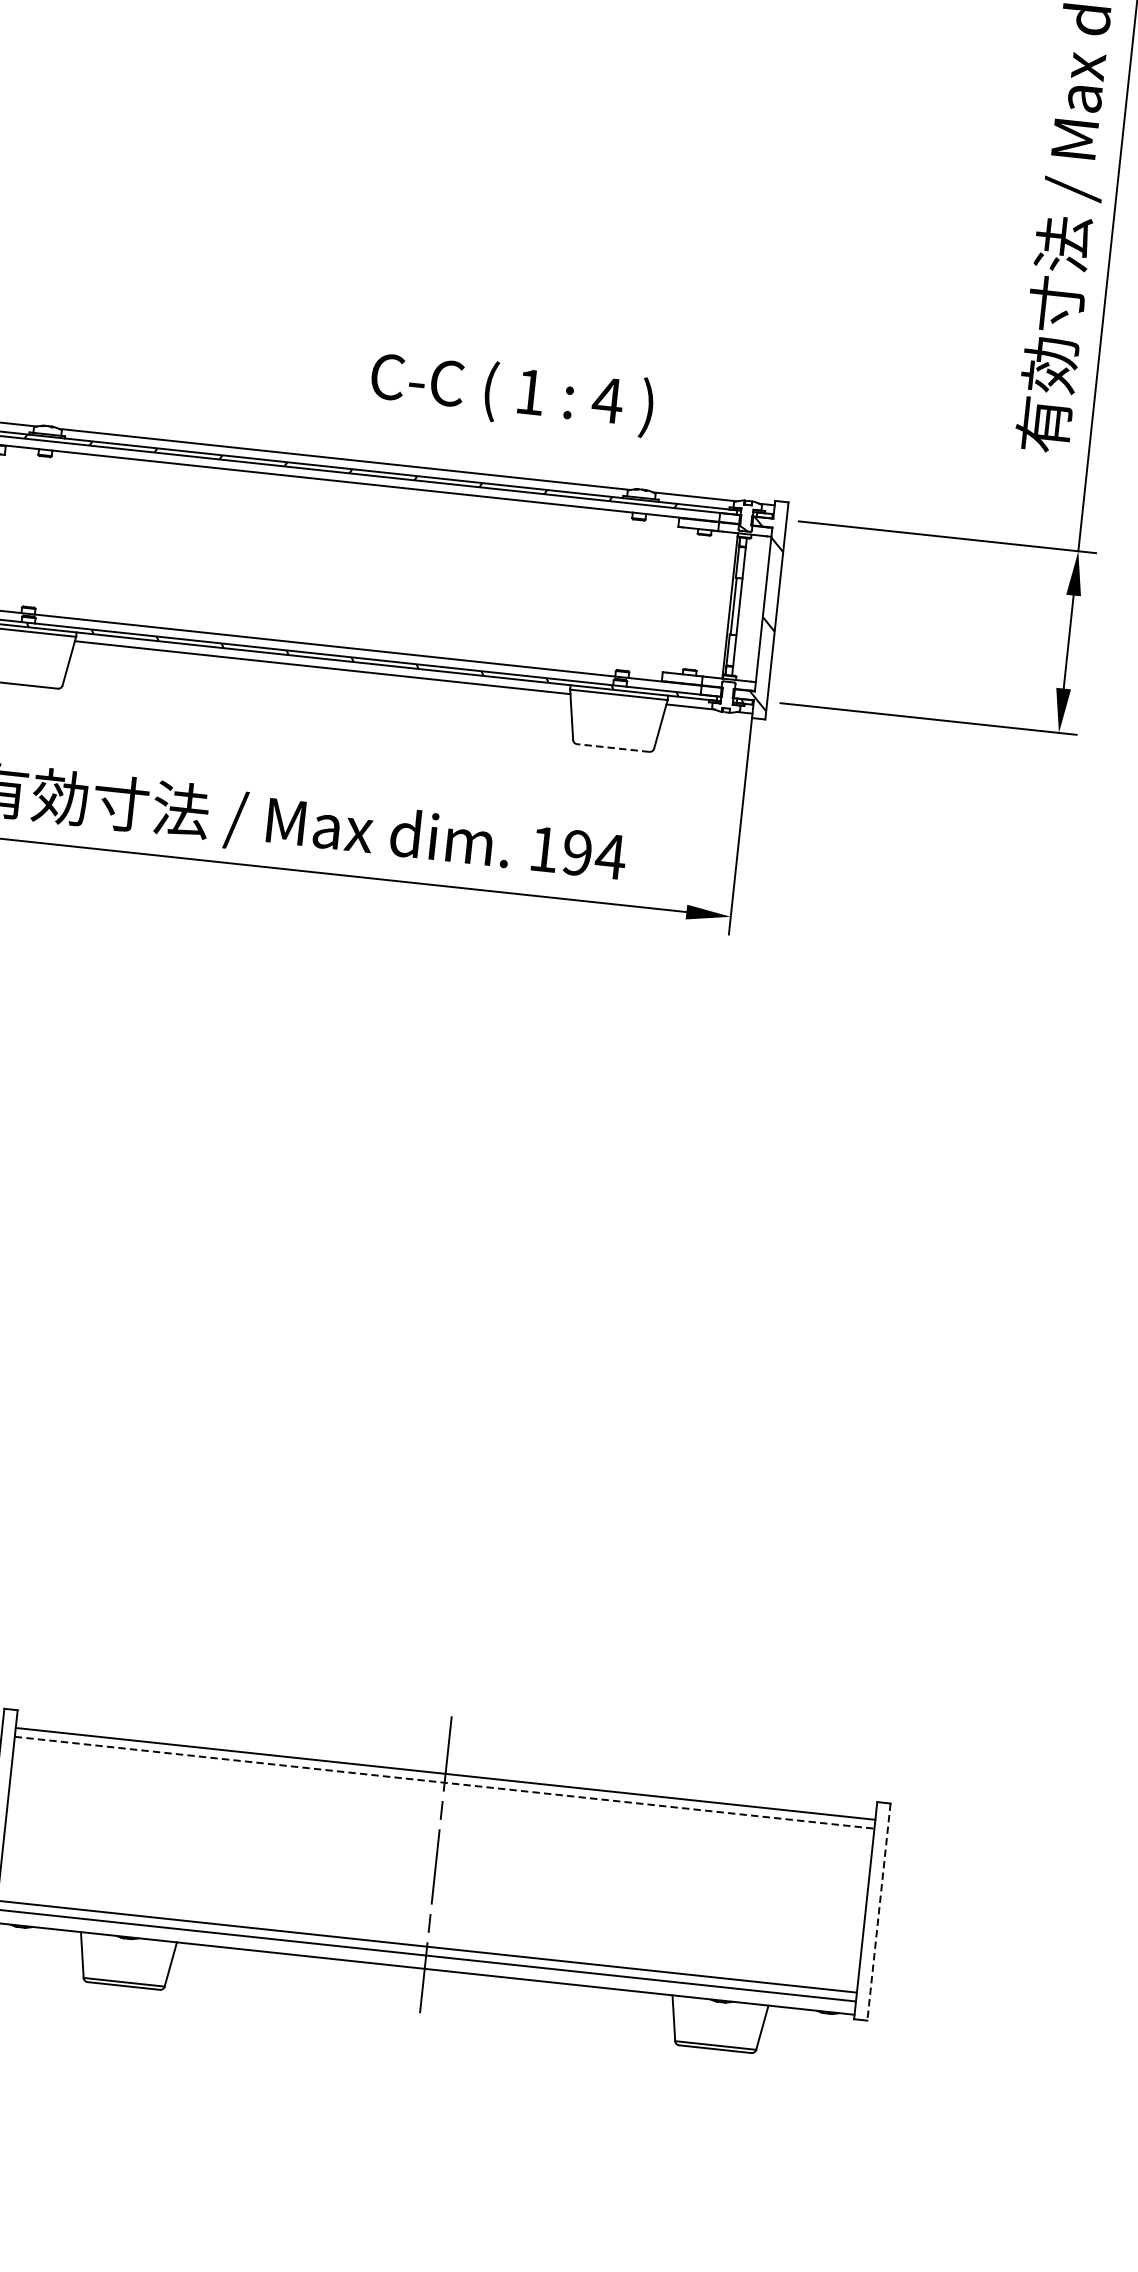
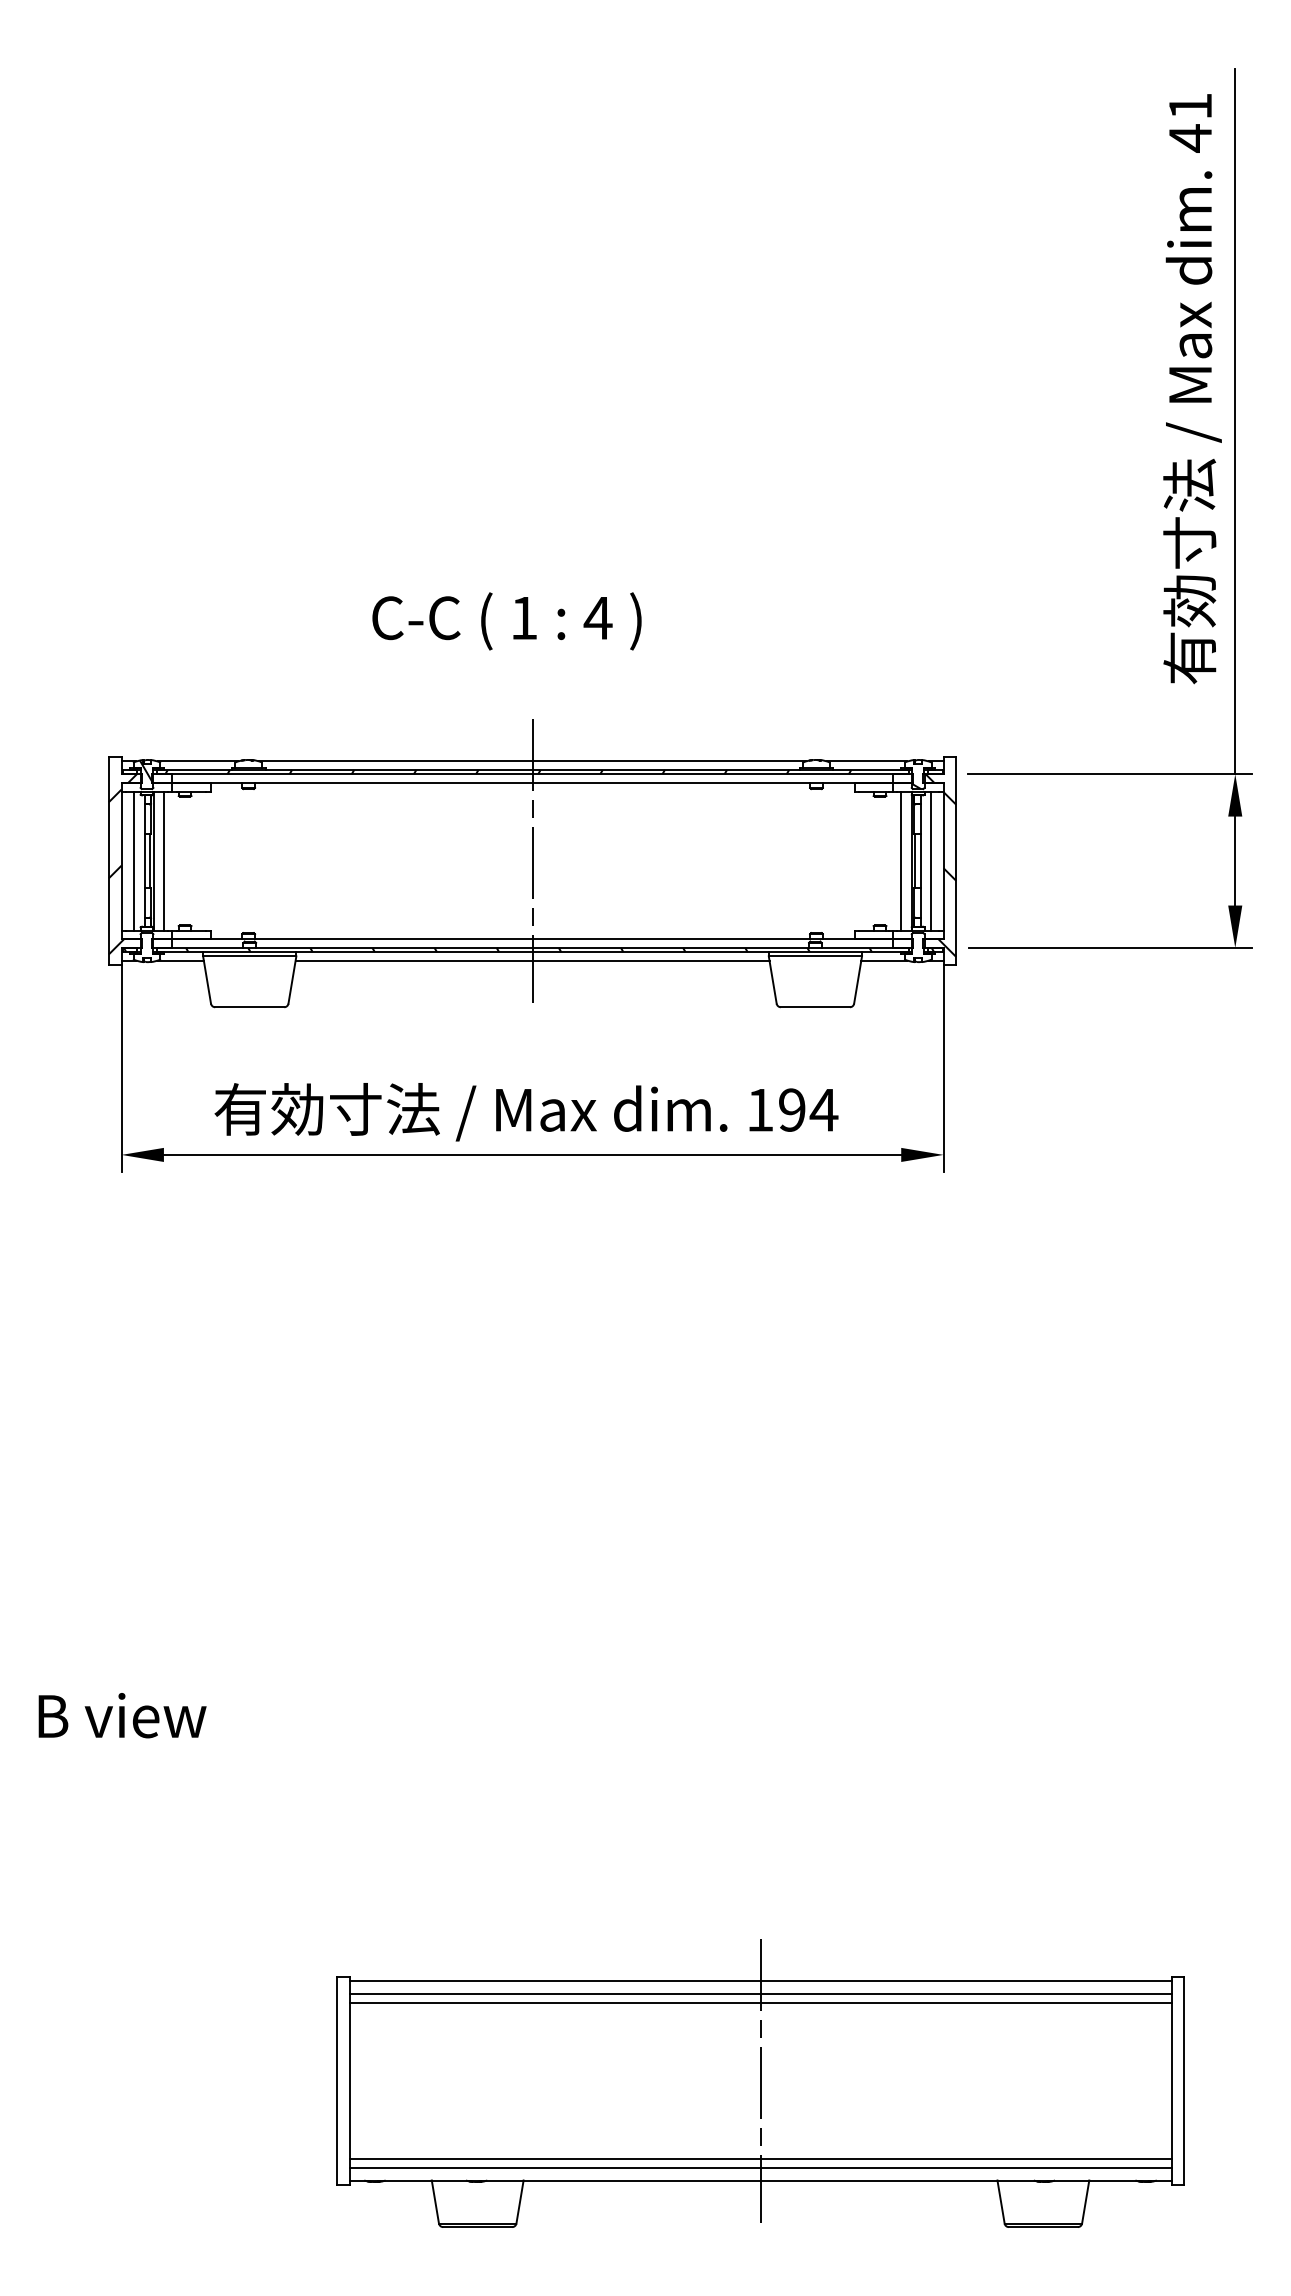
text: (511, 393) -> (506, 621), moved
line: (333, 564) -> (532, 861), added
line: (719, 604) -> (901, 860), added
line: (750, 607) -> (930, 860), added
line: (613, 748) -> (815, 1007), dashed -> solid
line: (446, 1760) -> (760, 1981), added
line: (445, 1782) -> (761, 2002), dashed -> solid
line: (879, 1911) -> (1184, 2080), dashed -> solid

